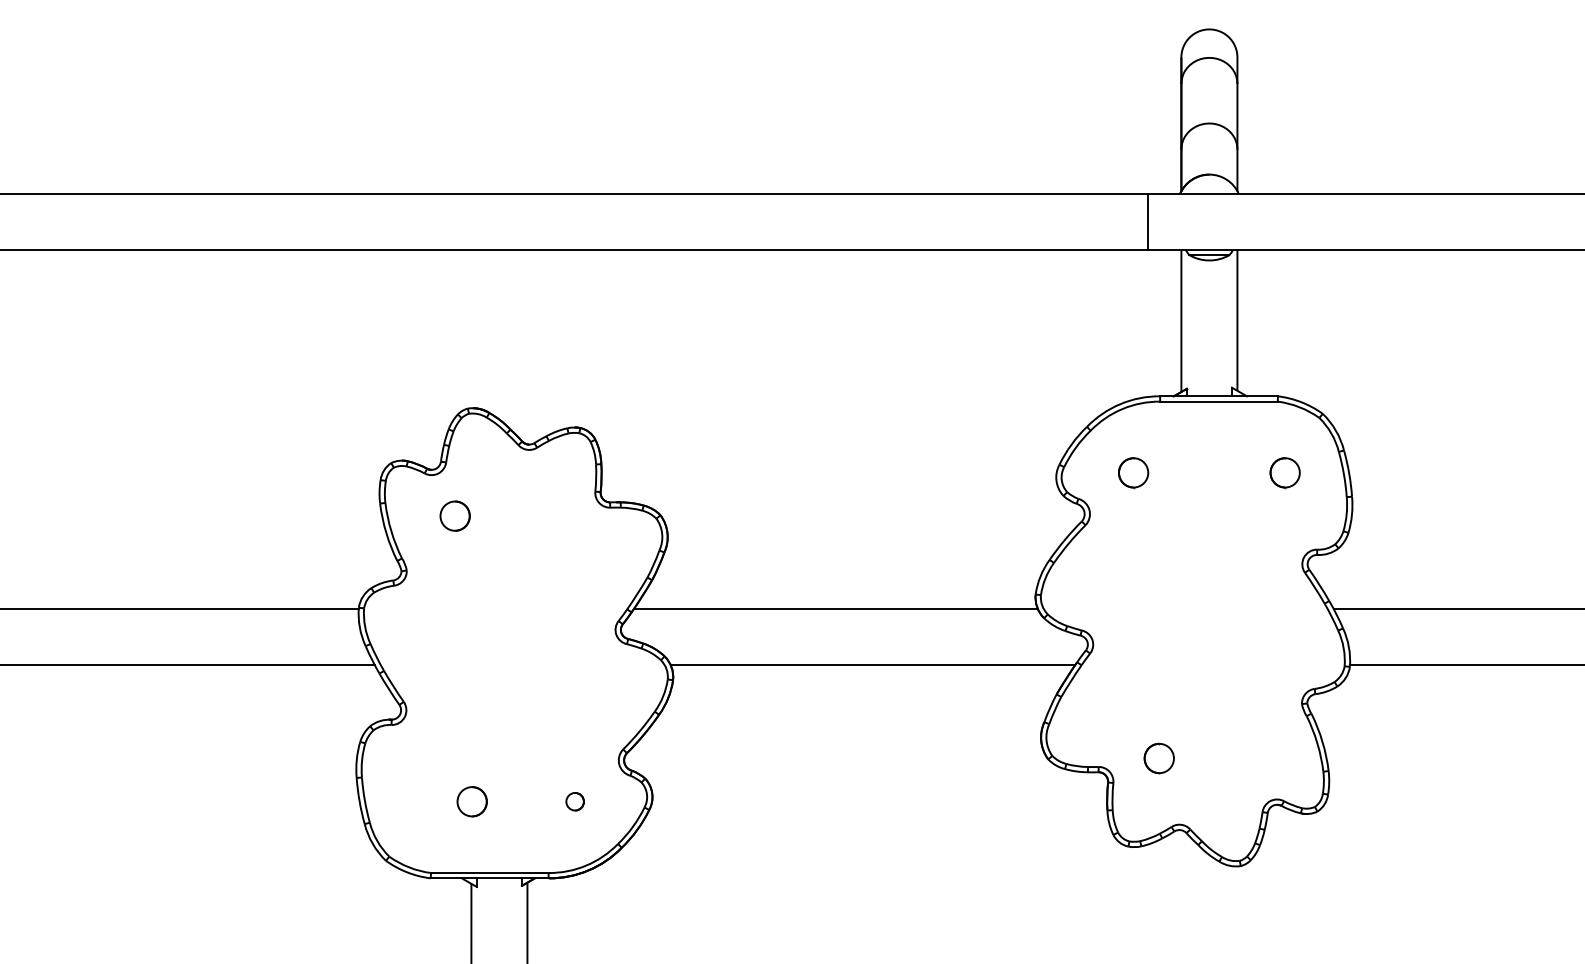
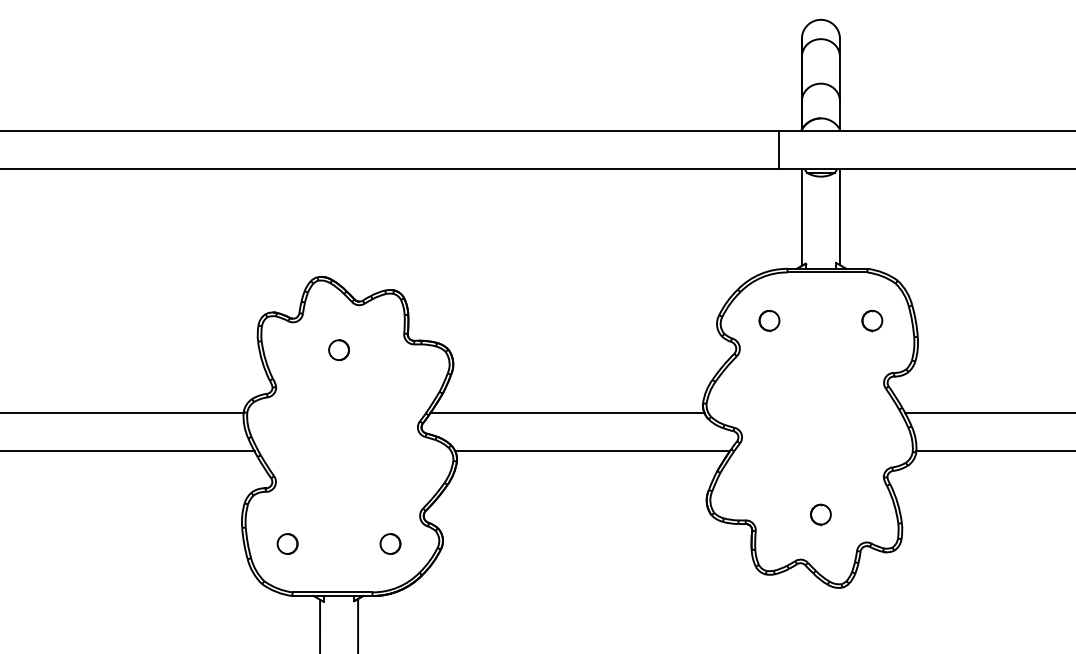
part: (454, 516) -> (338, 350), moved
part: (1158, 758) -> (820, 514), moved
part: (472, 800) -> (287, 543), moved
part: (575, 800) -> (390, 543), size x1.67

